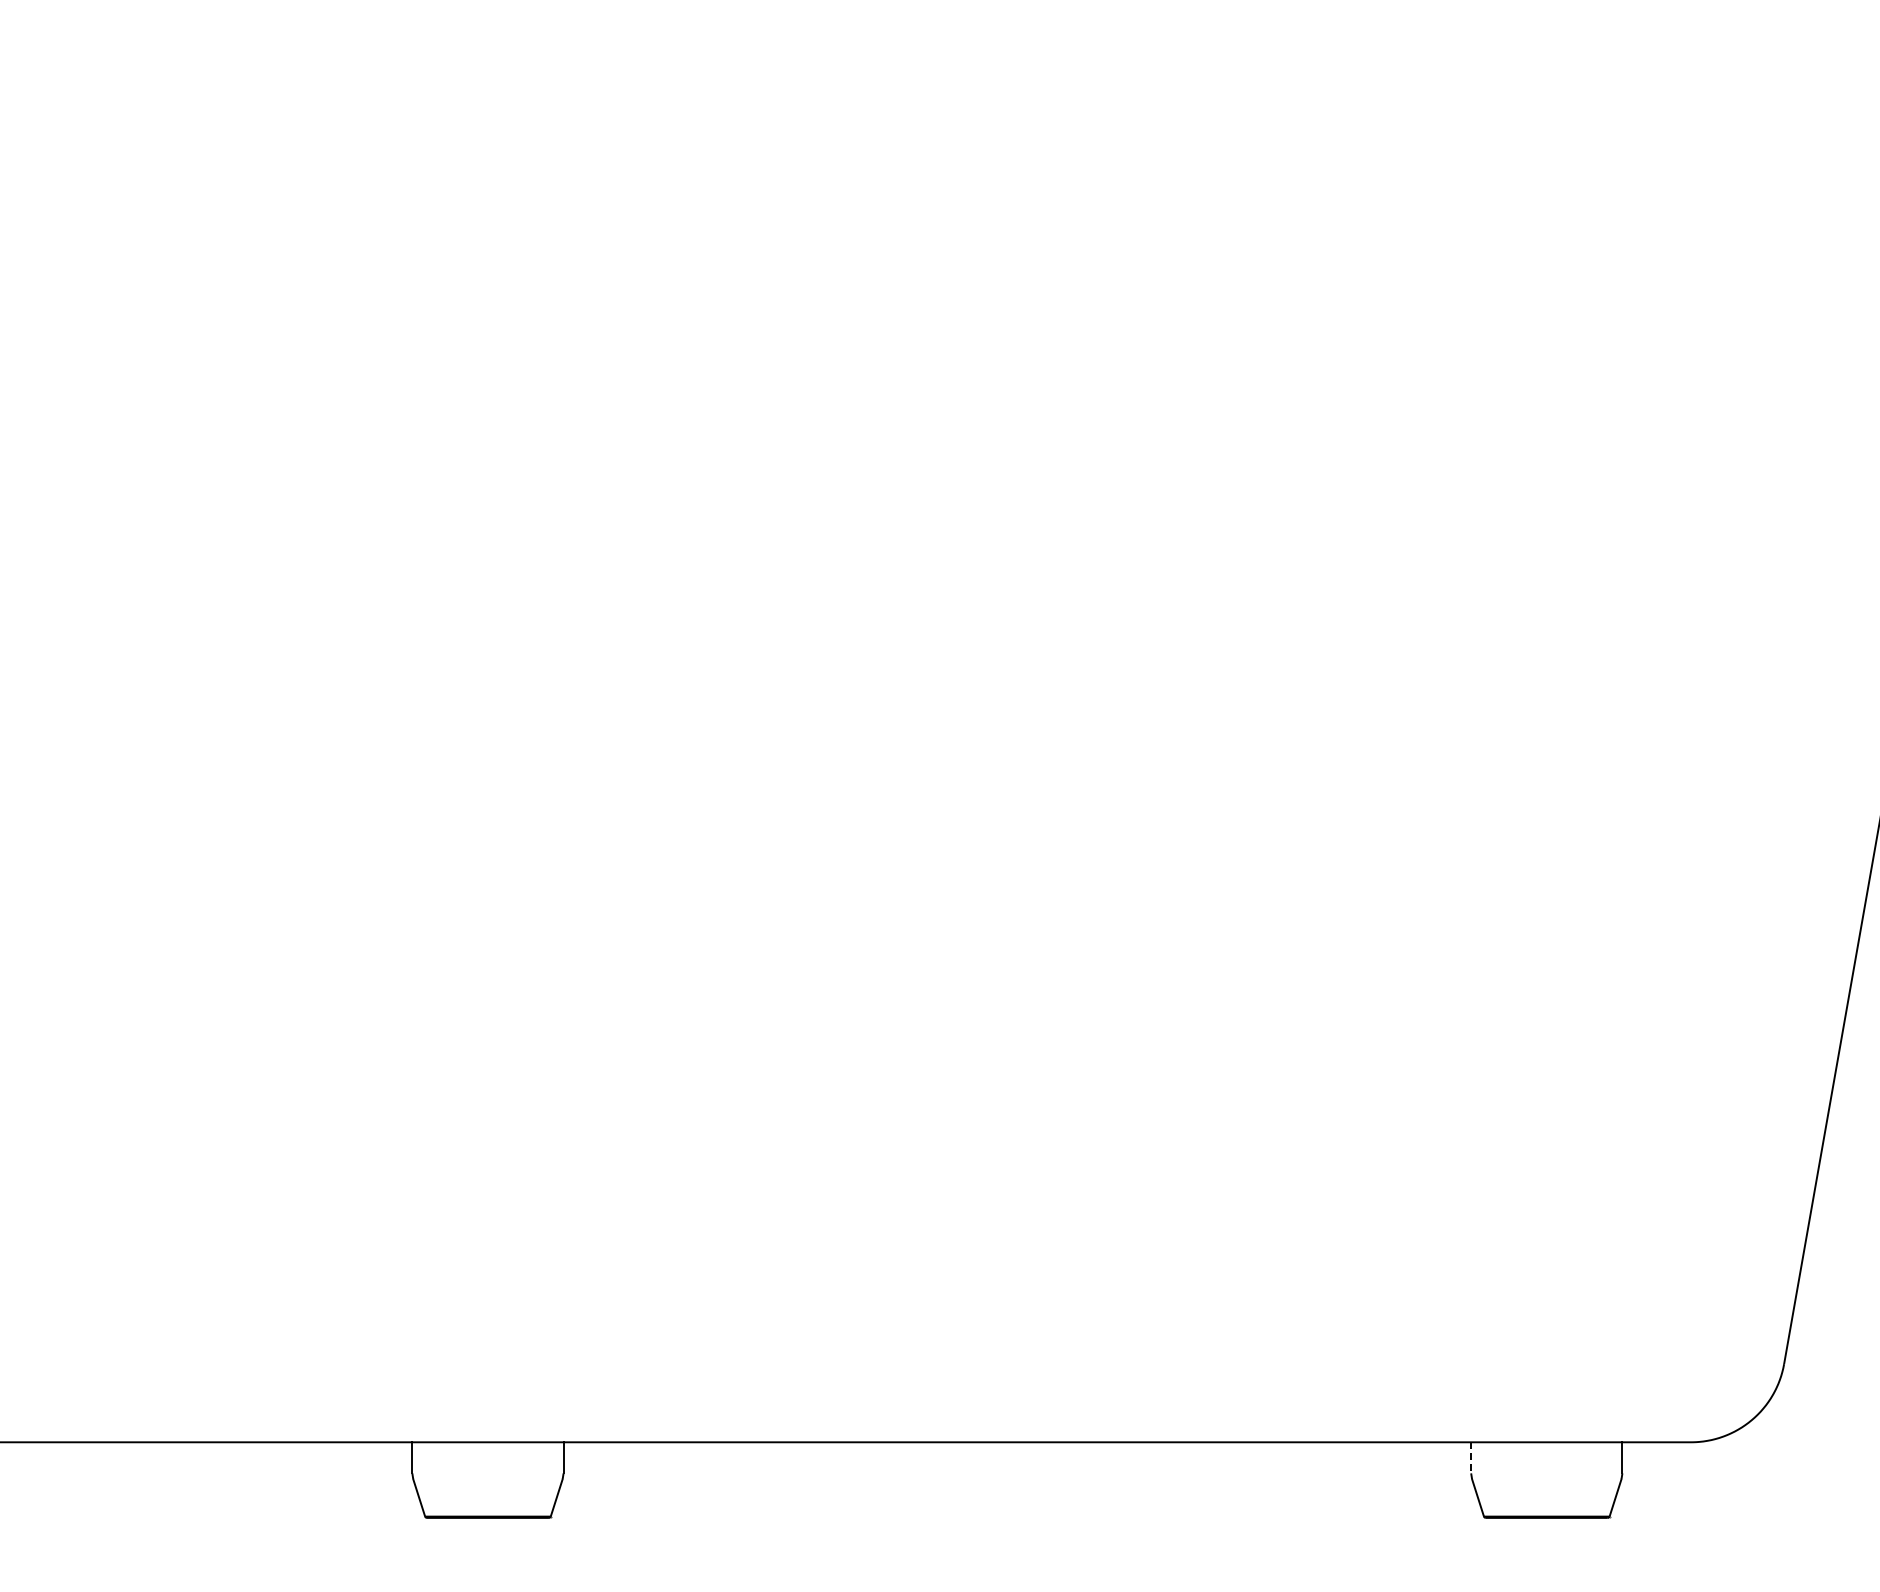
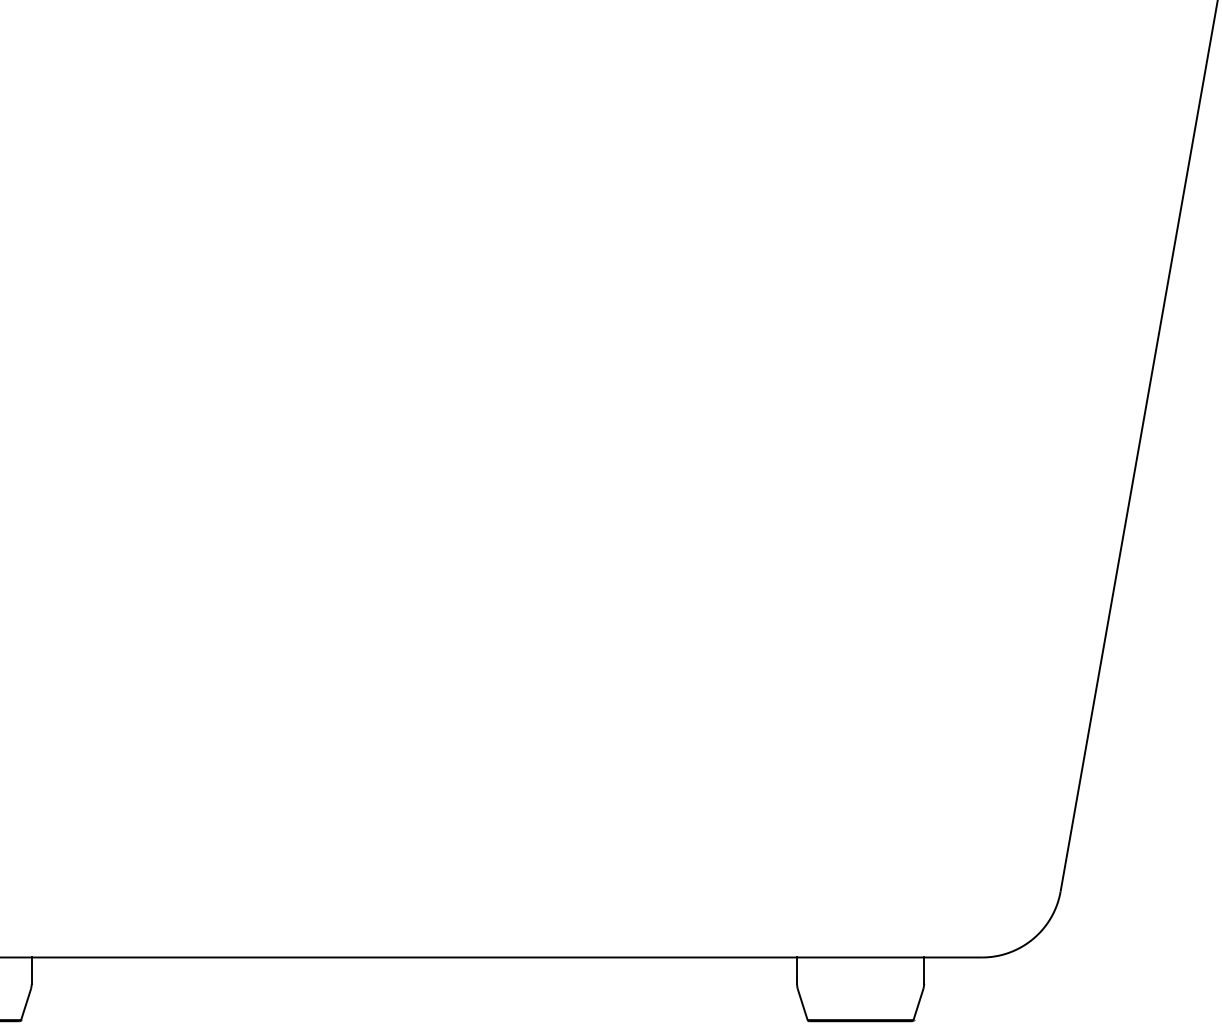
line: (1471, 1457) -> (797, 970), dashed -> solid

